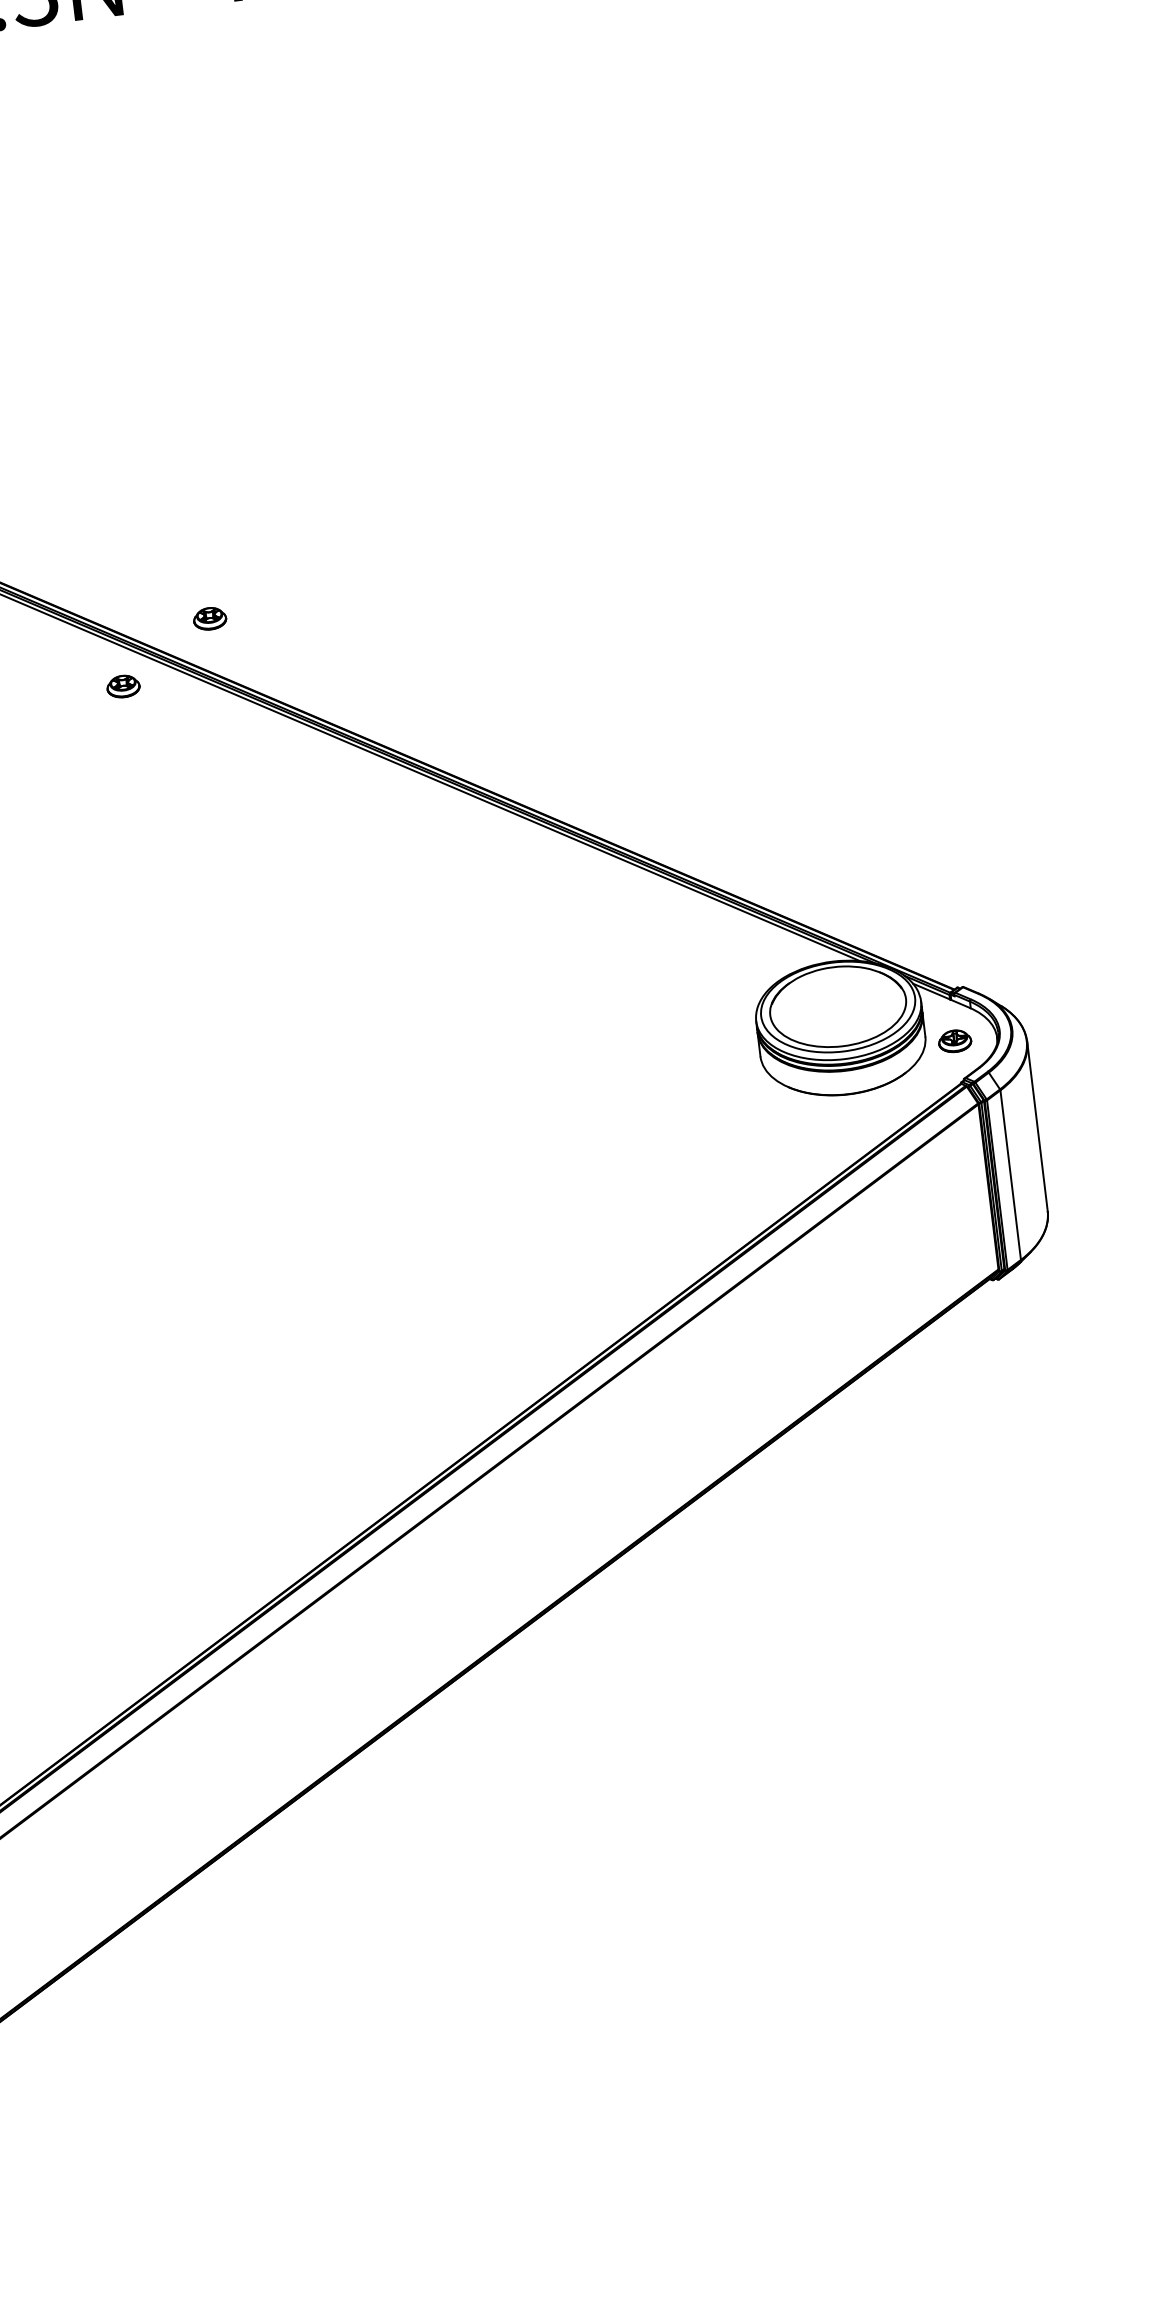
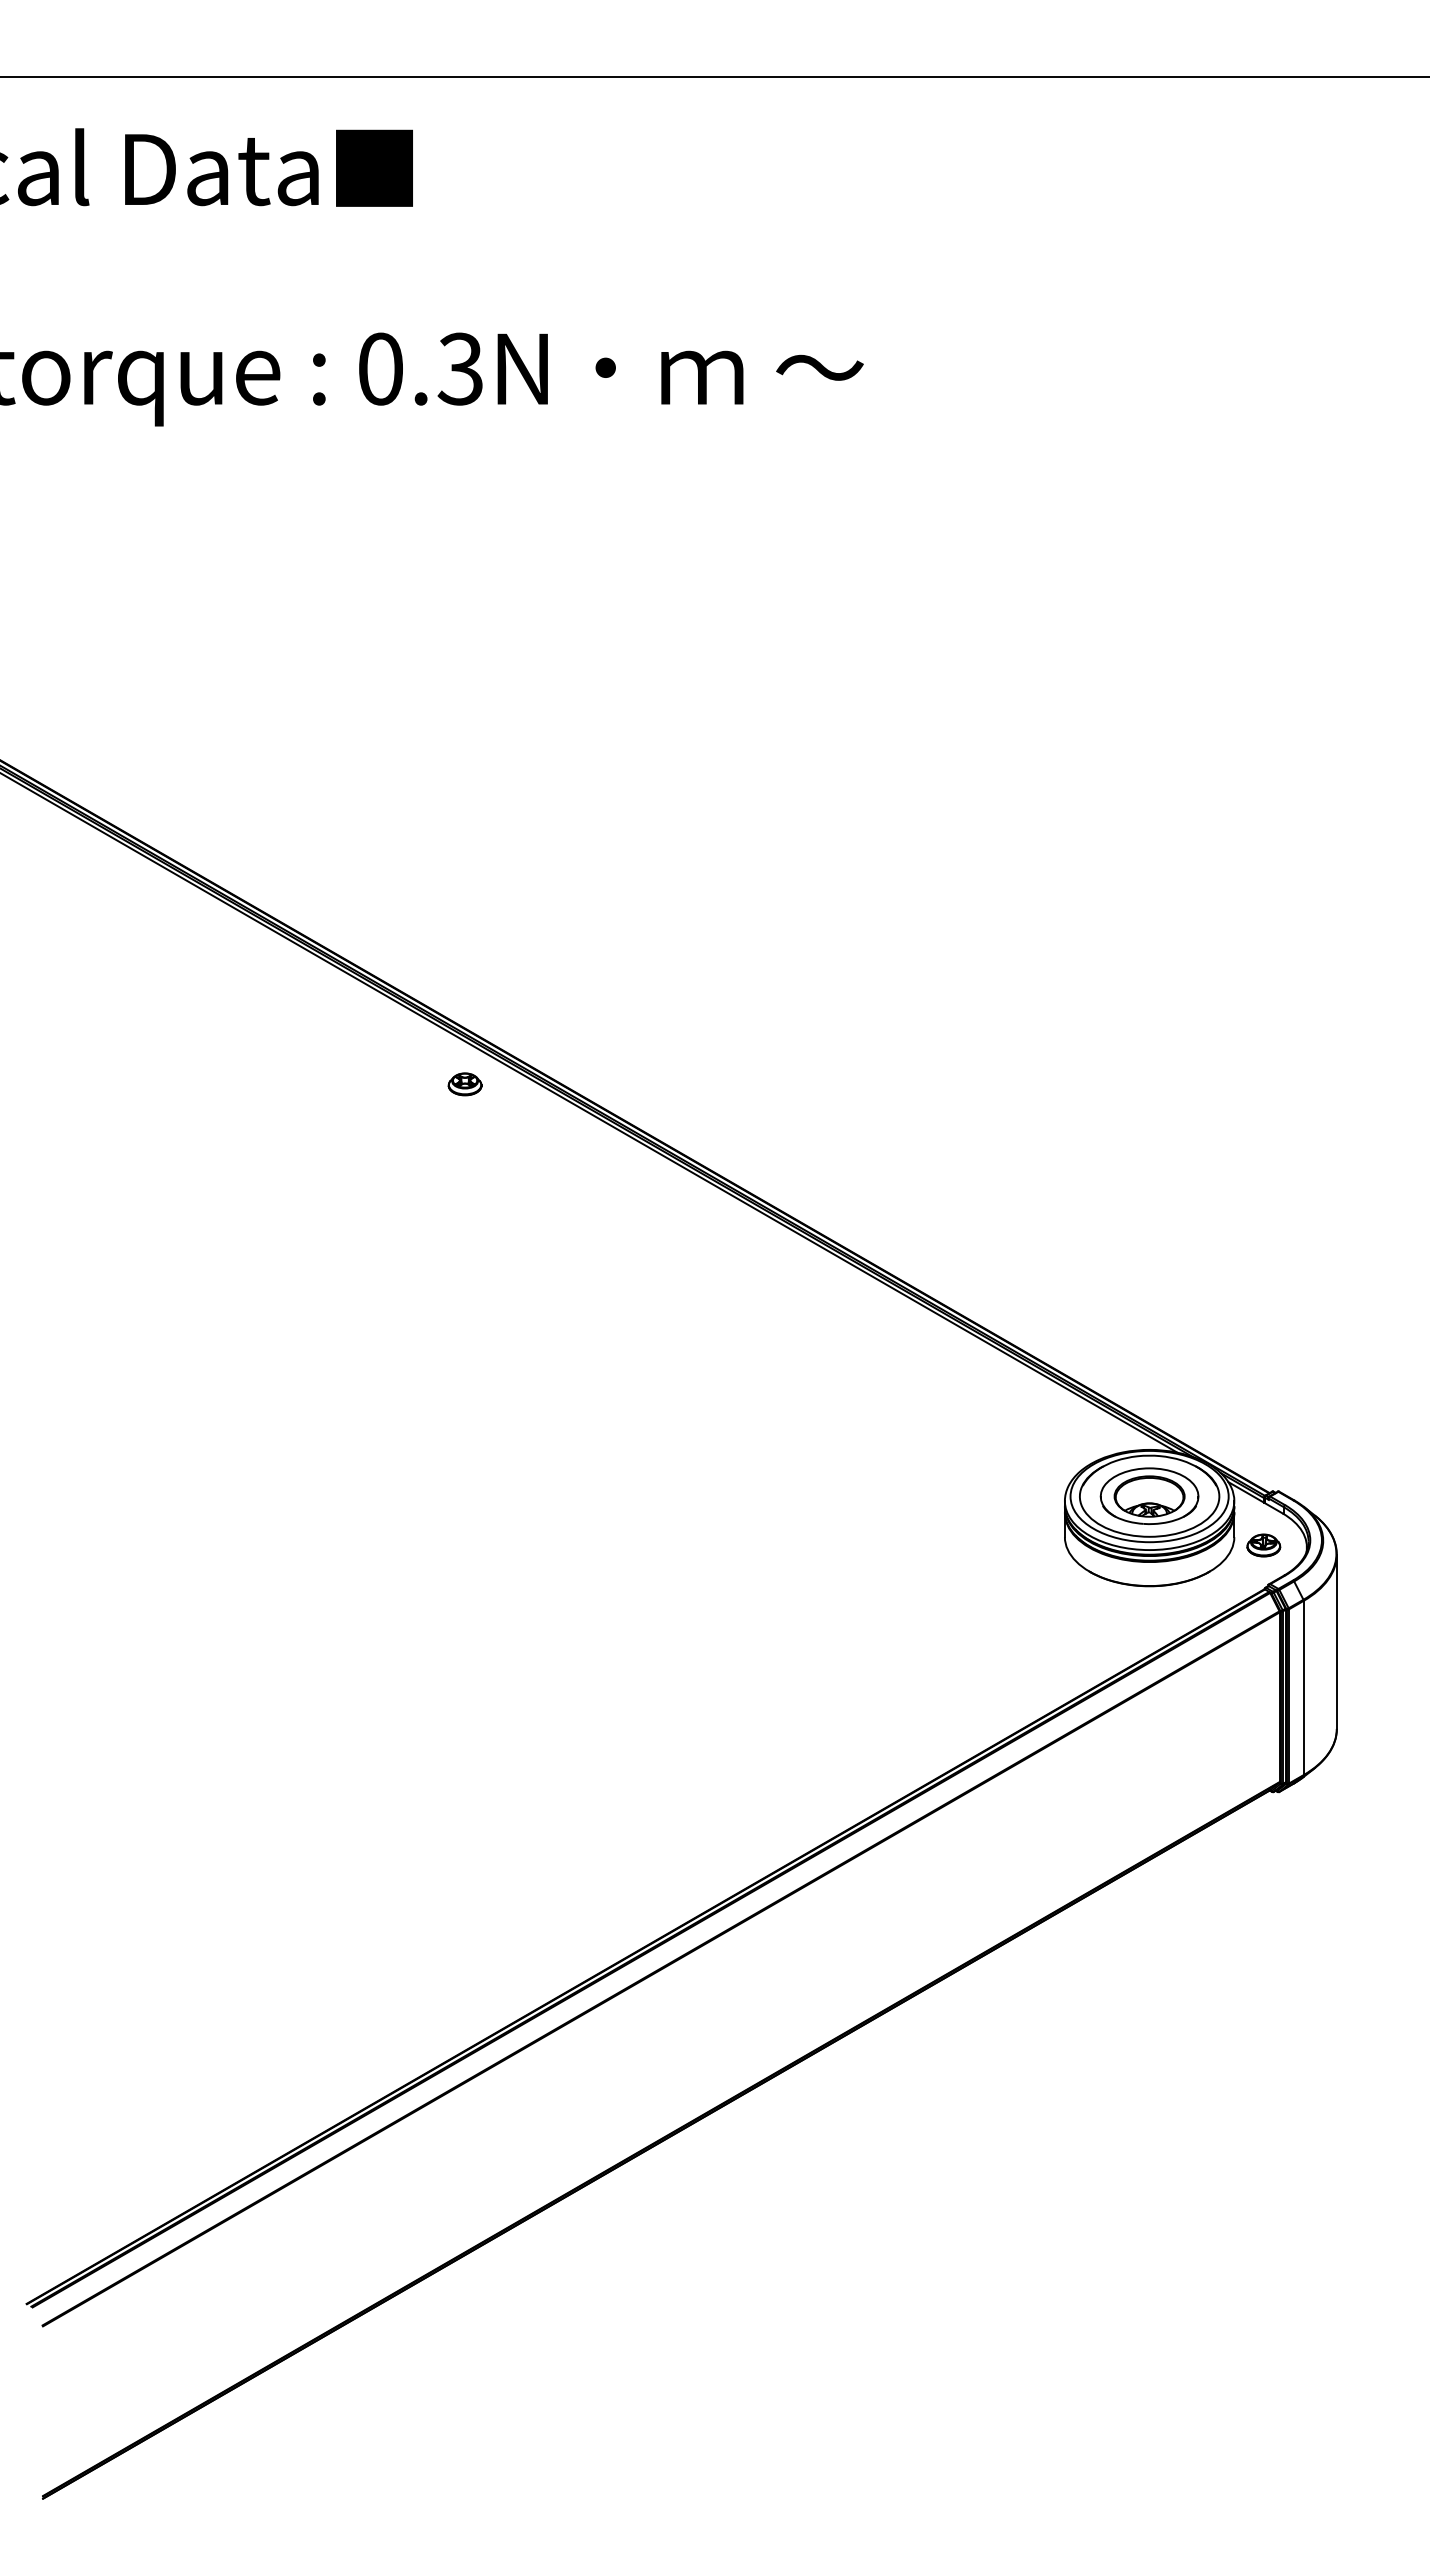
part: (209, 618) -> (560, 1026), removed
part: (837, 1006) -> (1149, 1495), added

